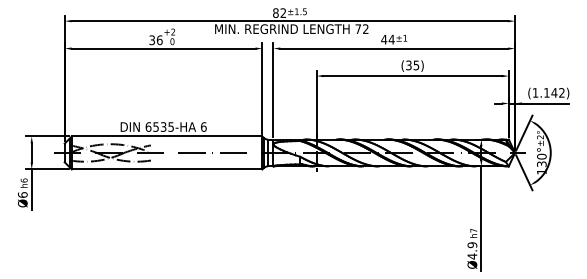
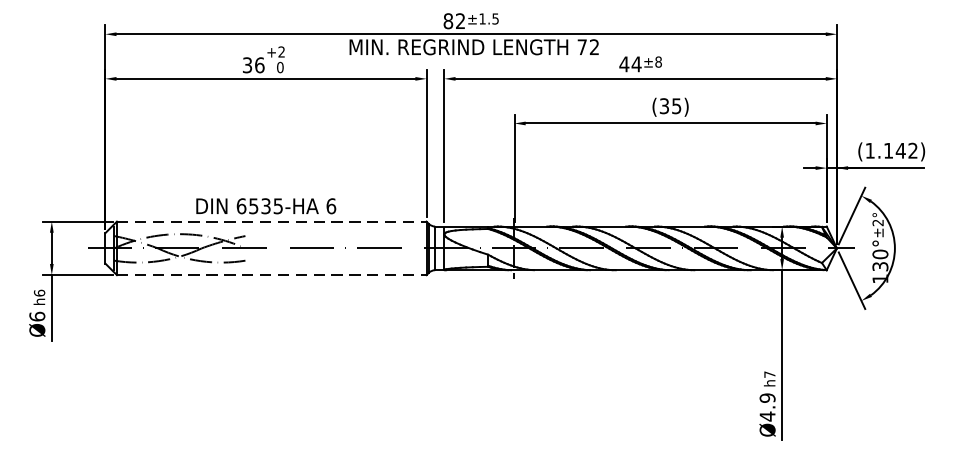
text: (405, 37) -> (658, 60), ±1 -> ±8
line: (167, 136) -> (272, 221), solid -> dashed
line: (167, 169) -> (272, 275), solid -> dashed

